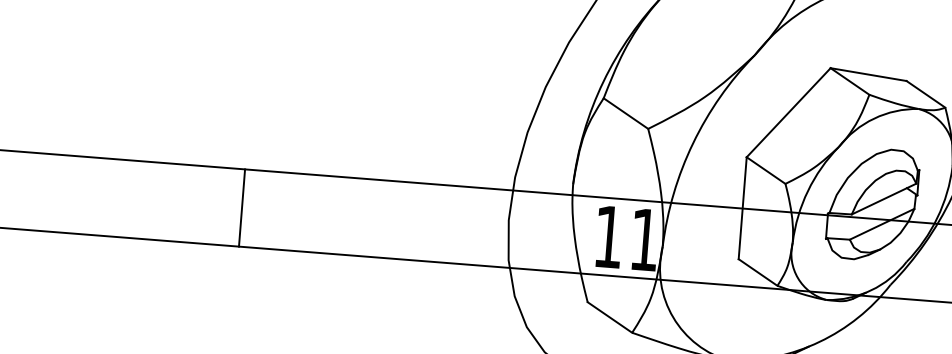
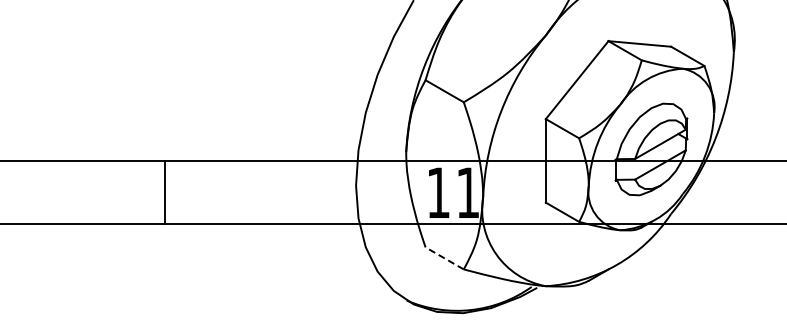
line: (241, 207) -> (164, 192), moved
line: (609, 317) -> (444, 258), solid -> dashed

